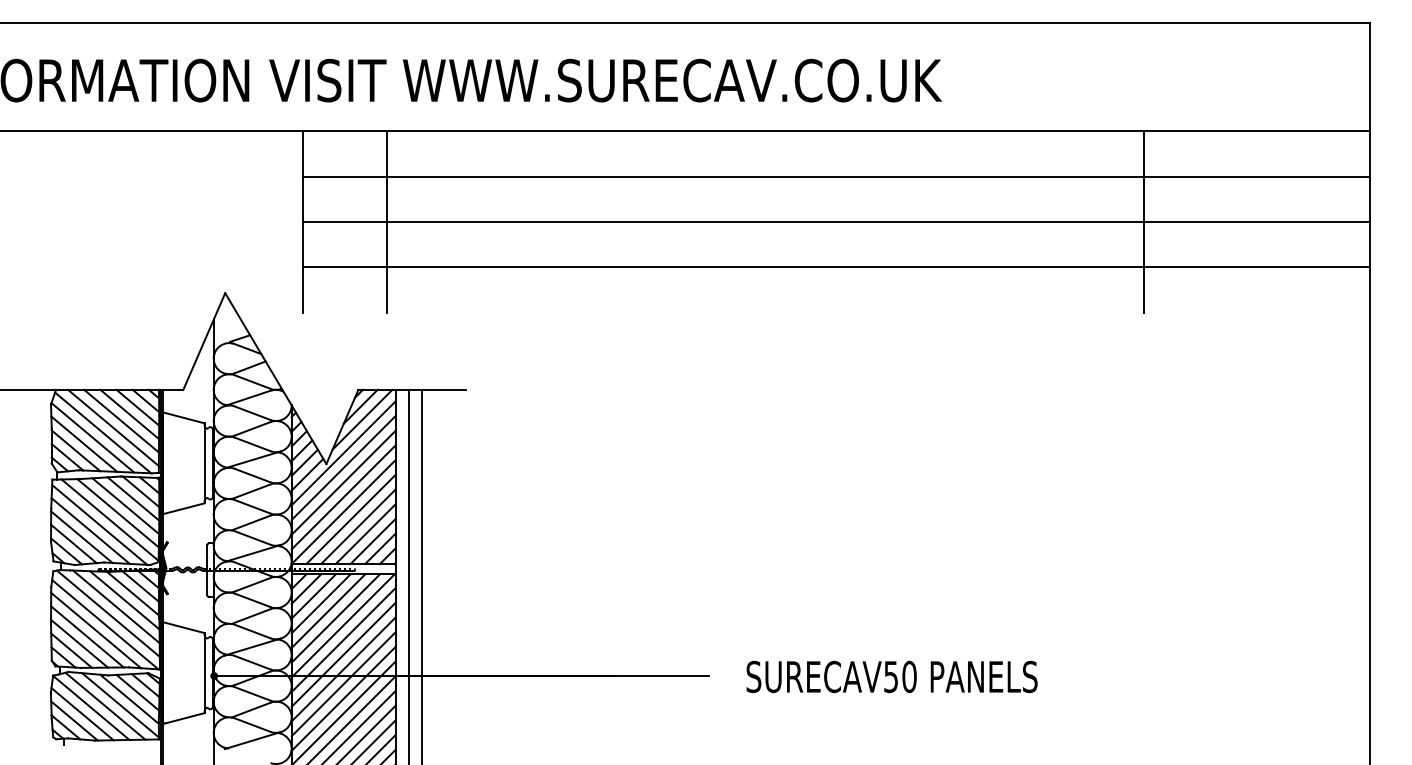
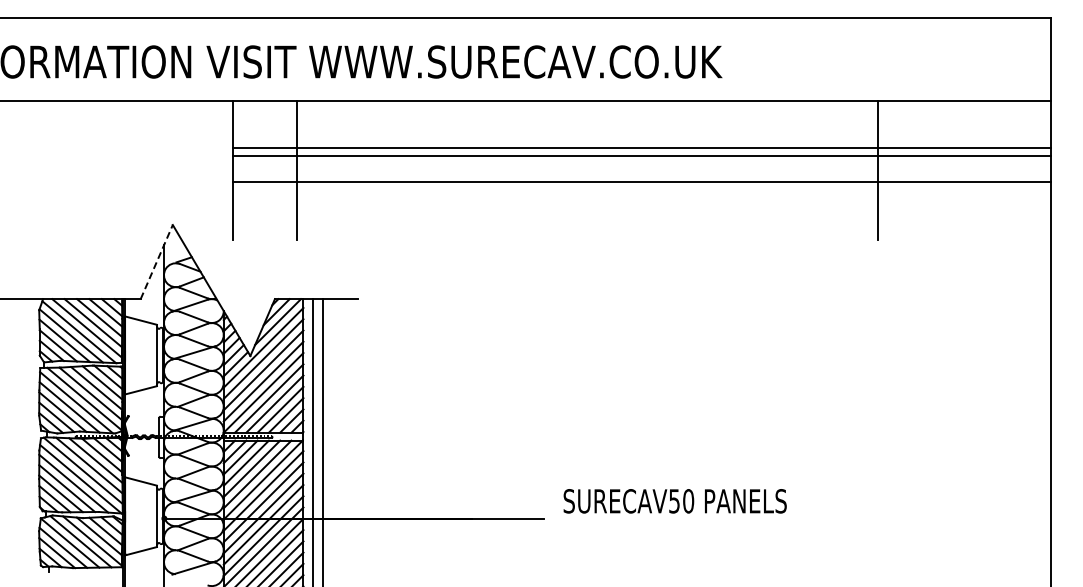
line: (836, 176) -> (641, 155), moved
line: (836, 222) -> (641, 147), moved
line: (836, 267) -> (641, 182), moved
line: (203, 340) -> (156, 261), solid -> dashed
text: (891, 677) -> (674, 501), moved

